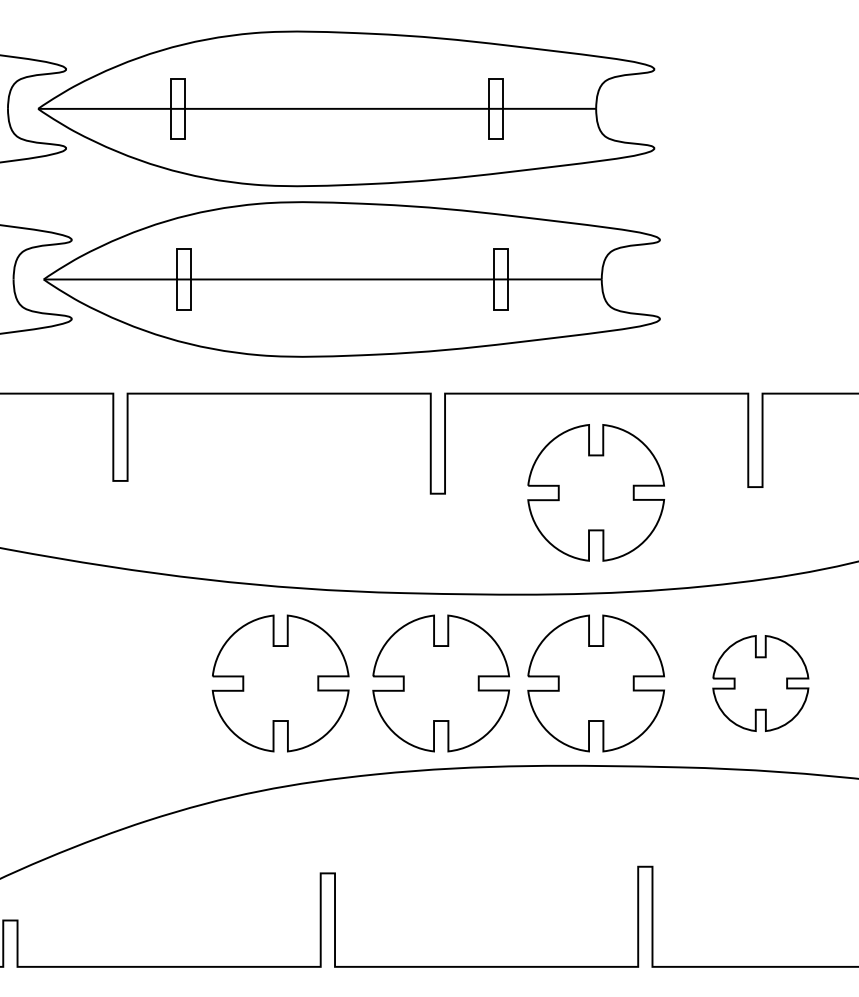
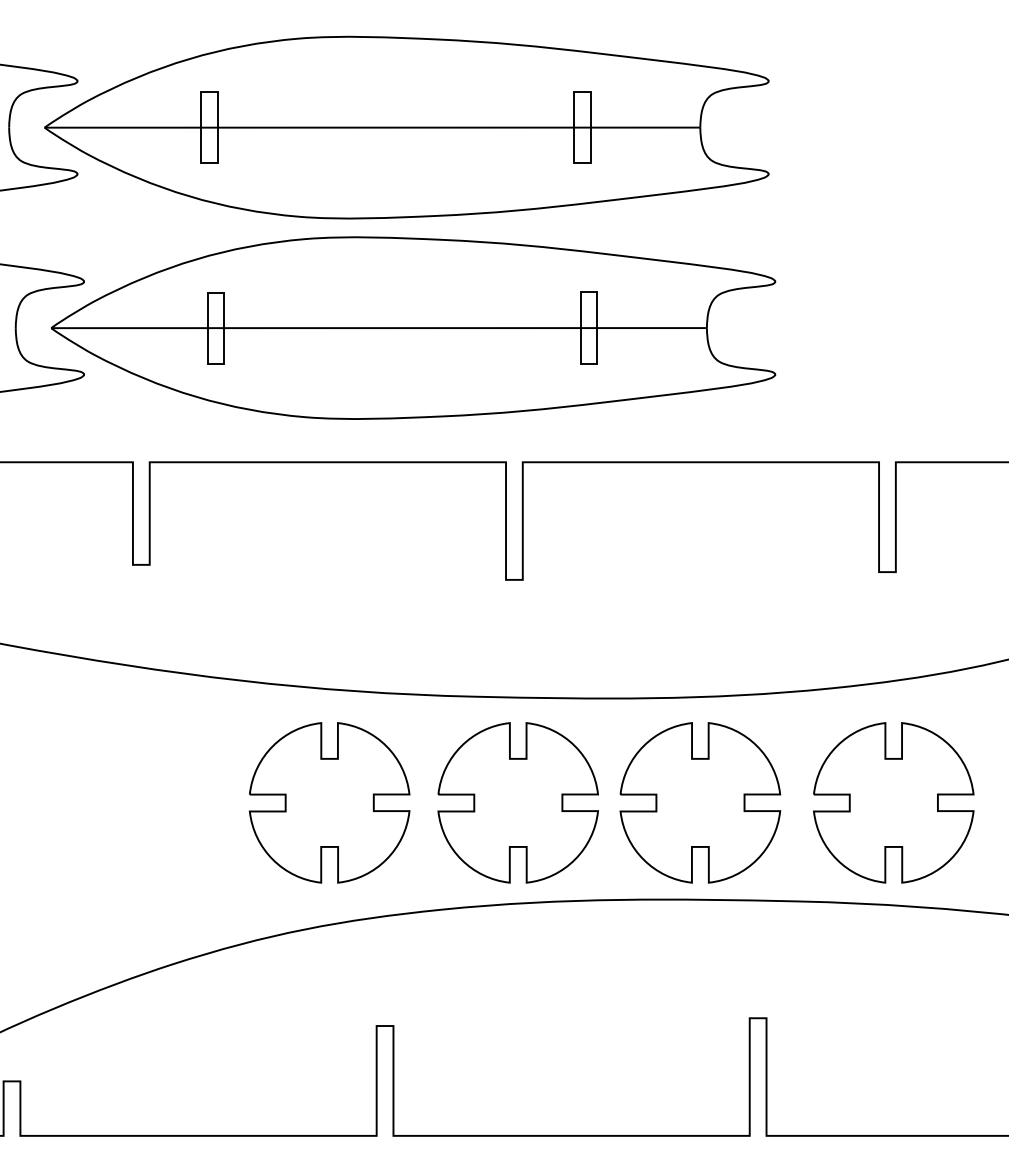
part: (596, 492) -> (700, 578), removed
part: (760, 683) -> (893, 802), size x1.43

